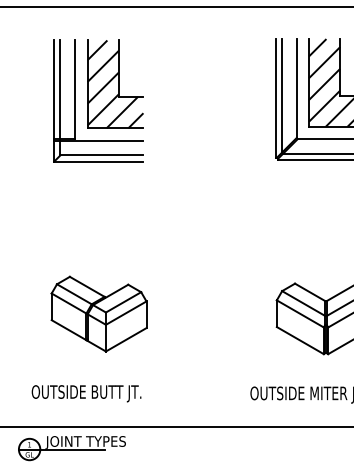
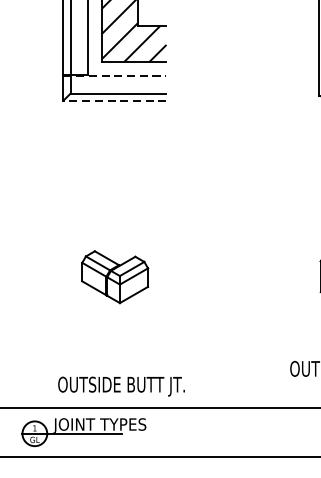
line: (98, 140) -> (114, 76), solid -> dashed
line: (98, 161) -> (114, 100), solid -> dashed
part: (98, 313) -> (114, 276), size x0.6
text: (86, 393) -> (121, 386), moved

